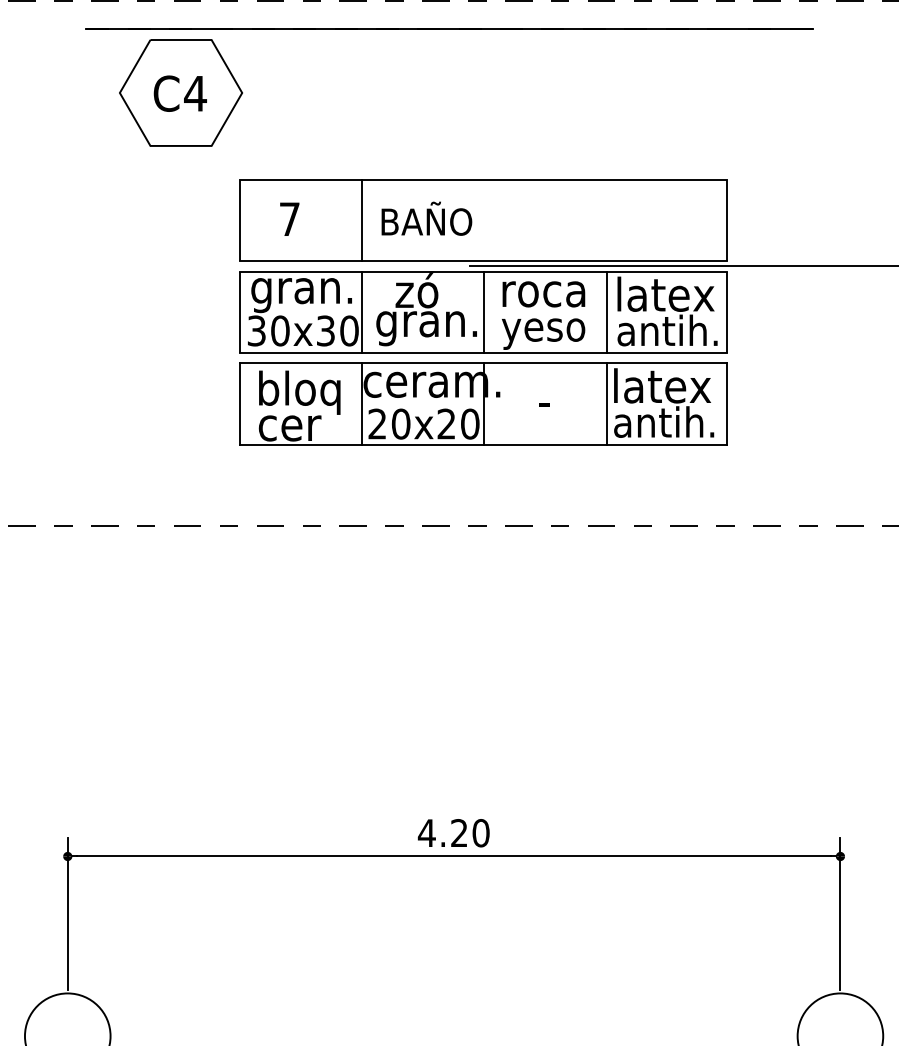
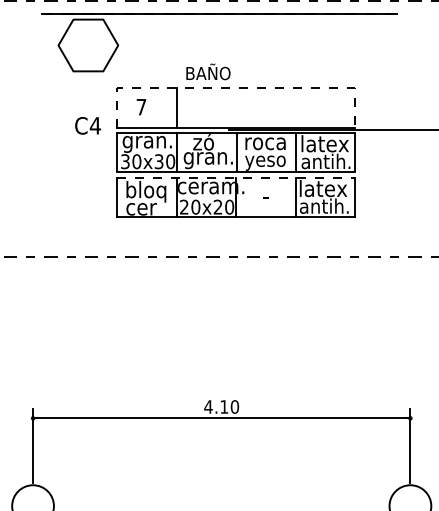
text: (179, 93) -> (87, 125), moved
line: (484, 179) -> (236, 87), solid -> dashed
text: (426, 217) -> (208, 71), moved
line: (484, 363) -> (236, 177), solid -> dashed
text: (459, 832) -> (224, 406), 4.20 -> 4.10

